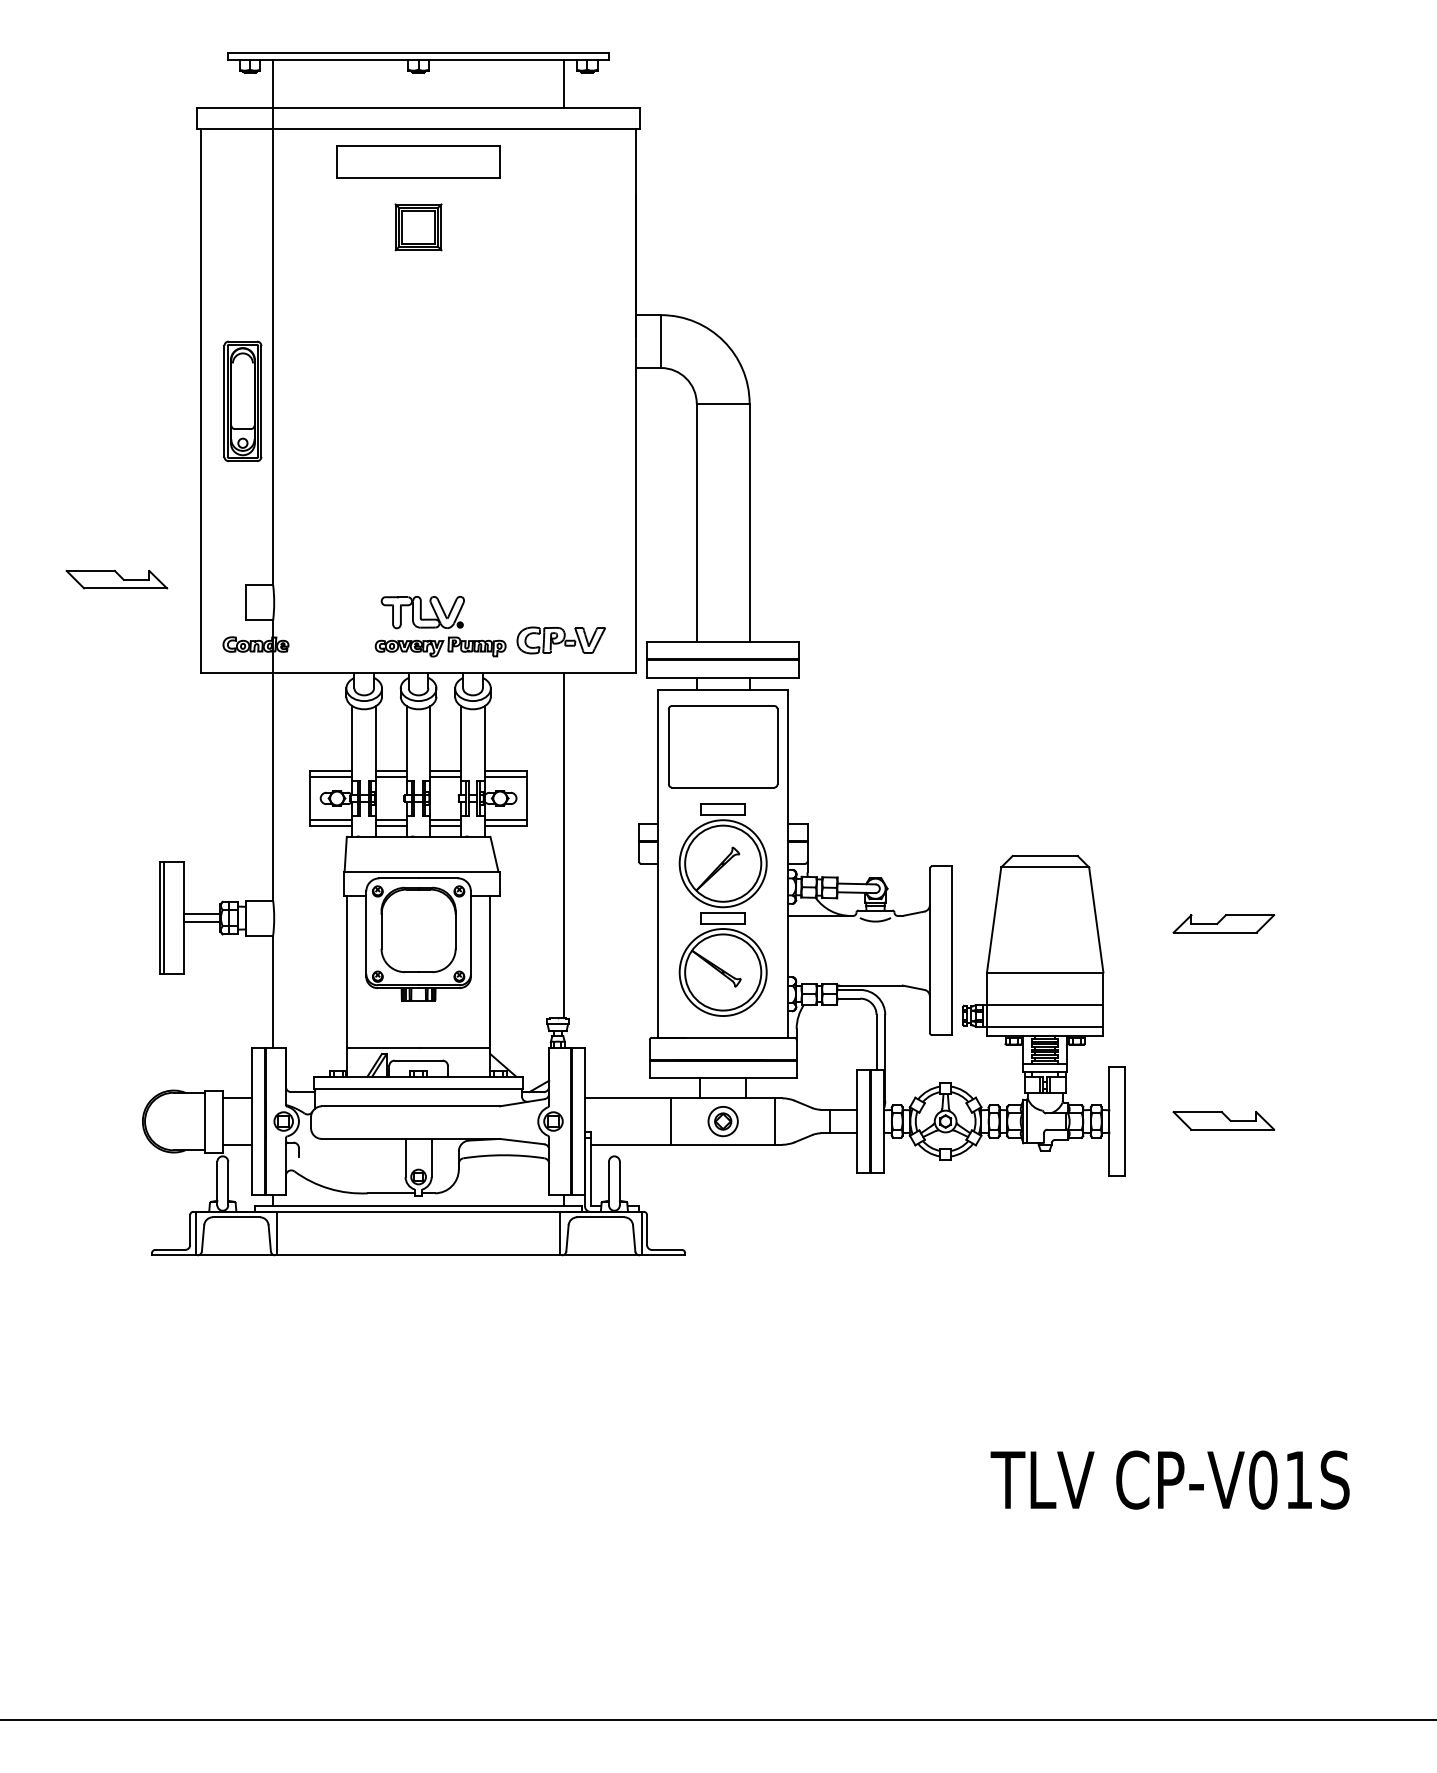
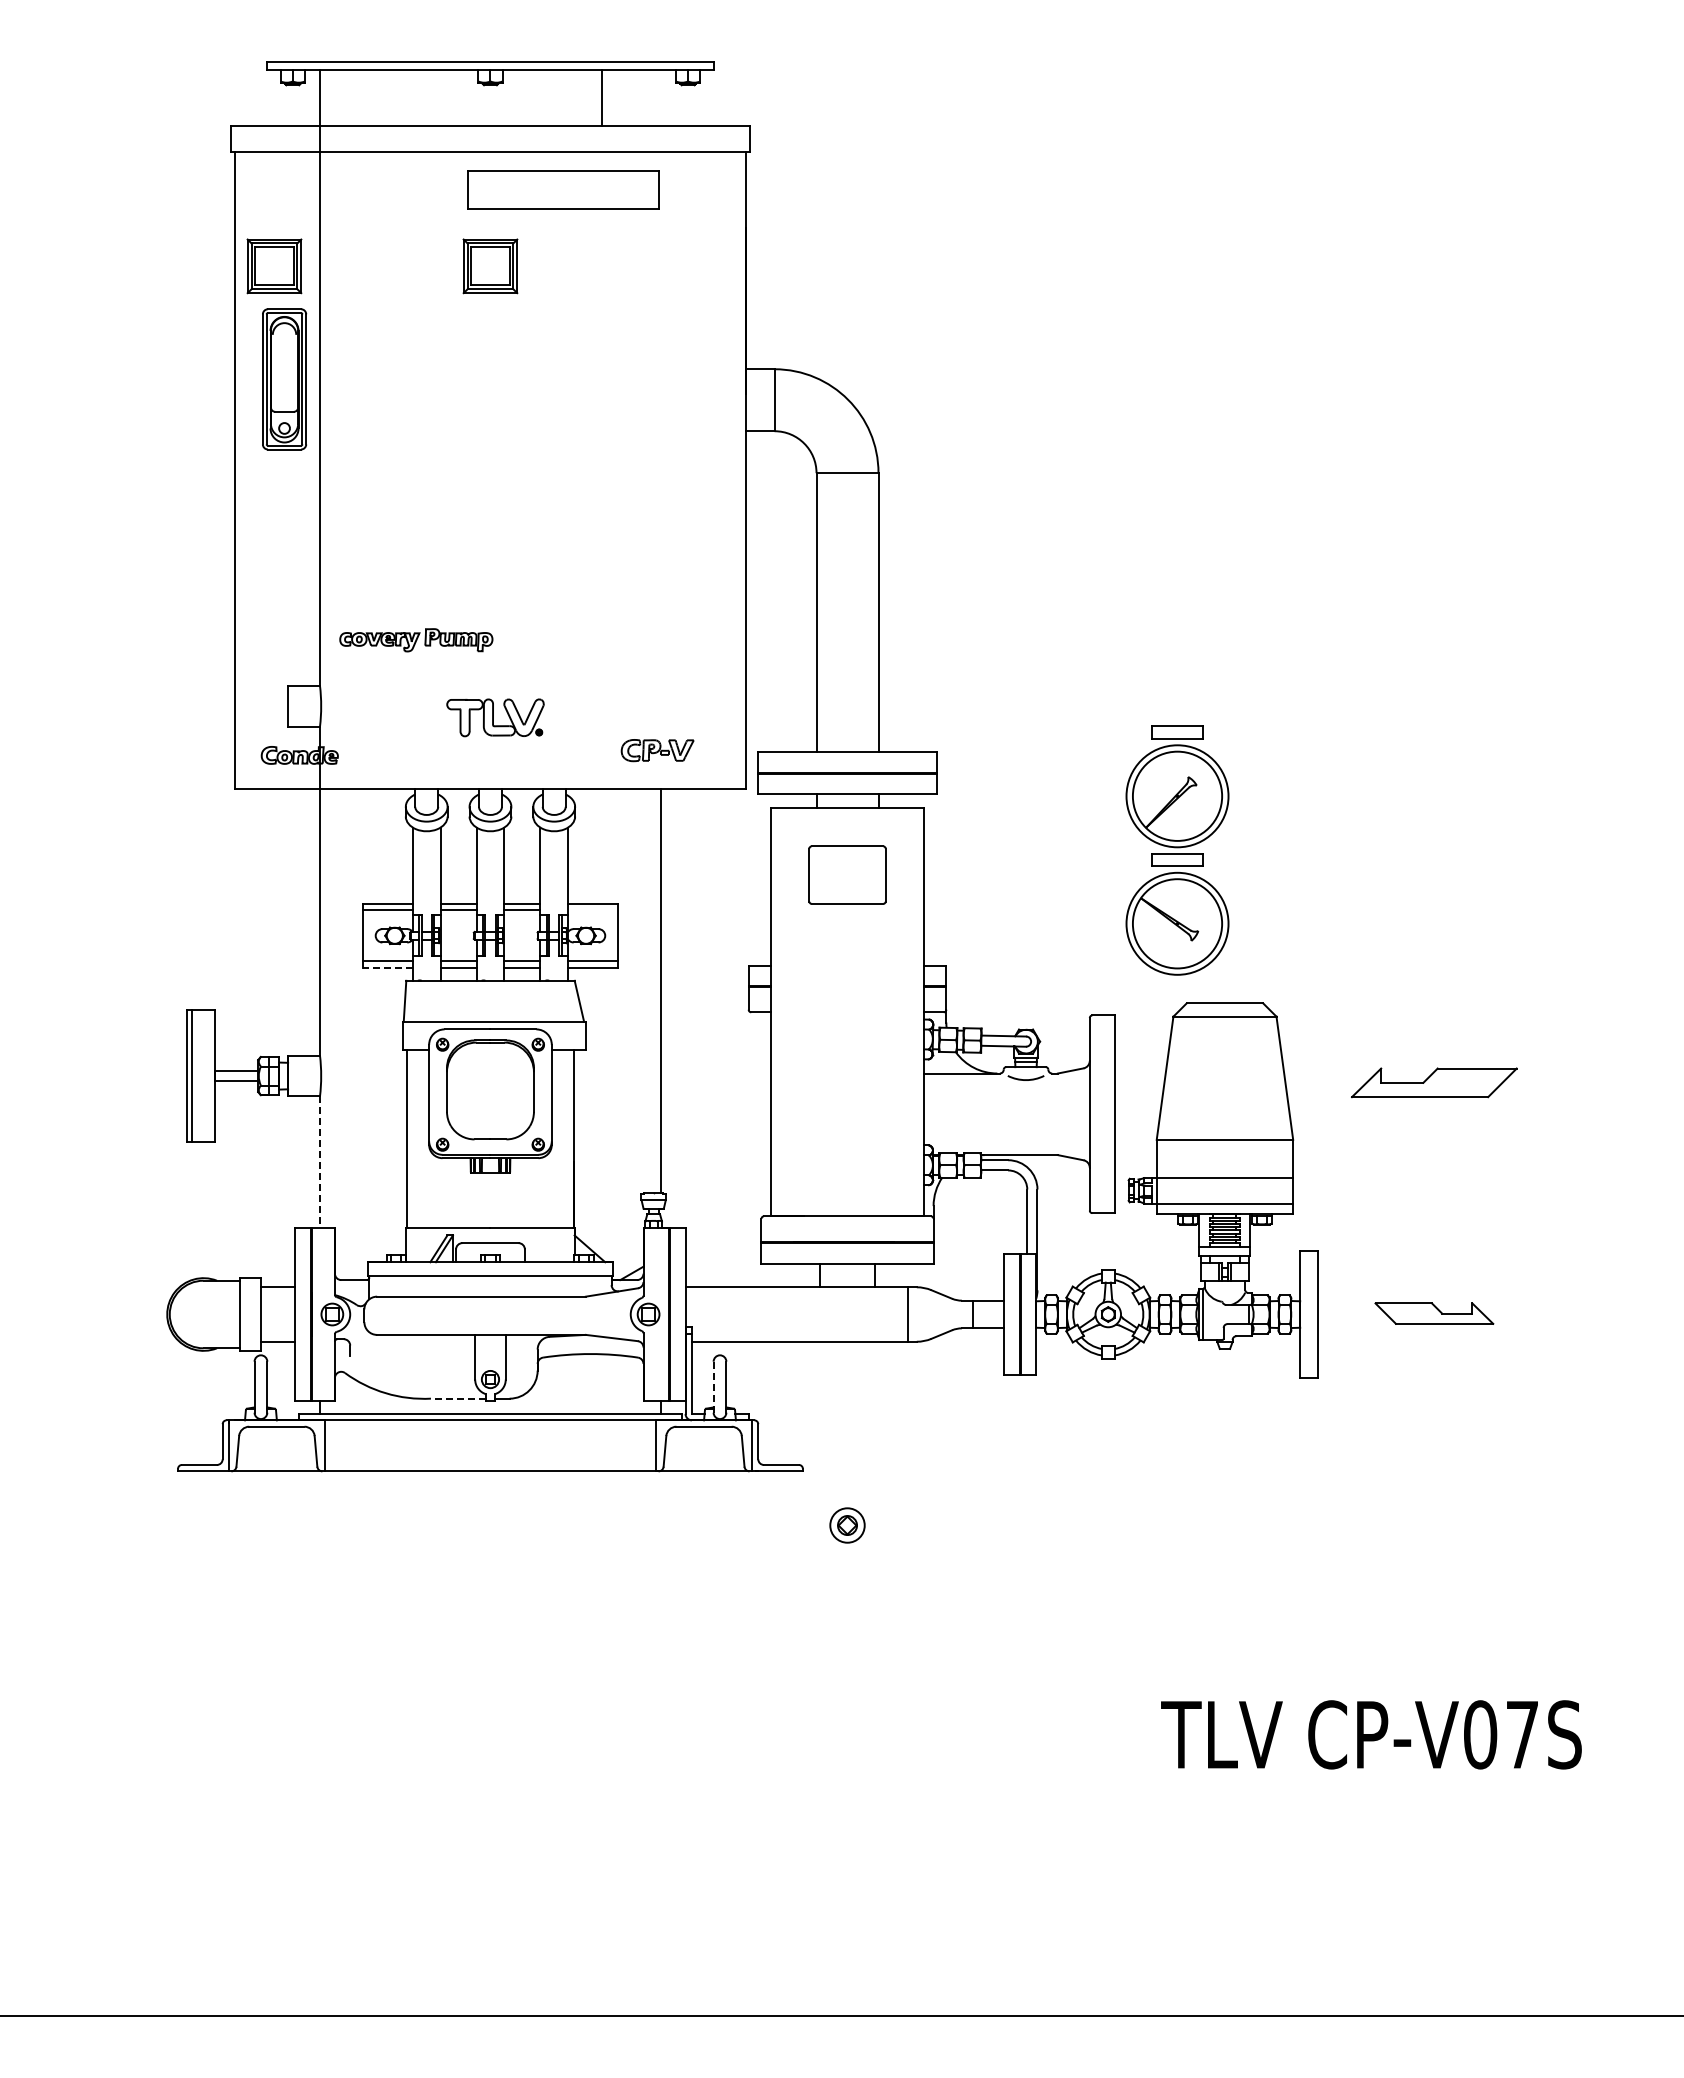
line: (563, 83) -> (601, 97), moved
part: (418, 161) -> (563, 189), moved
part: (234, 227) -> (274, 266), added
part: (242, 401) -> (284, 379), moved
part: (116, 579) -> (136, 679), removed
part: (561, 640) -> (657, 750), size x0.7
part: (440, 647) -> (416, 640), moved
part: (723, 746) -> (847, 874), size x0.6
line: (505, 776) -> (592, 910), removed
line: (330, 825) -> (387, 967), solid -> dashed
part: (723, 909) -> (1177, 850), moved
part: (1223, 923) -> (1434, 1082), size x1.4
line: (272, 991) -> (319, 1162), solid -> dashed
line: (671, 1121) -> (786, 1314), removed
part: (723, 1121) -> (847, 1525), moved
line: (608, 1183) -> (713, 1387), solid -> dashed
line: (391, 1193) -> (458, 1398), solid -> dashed
text: (1299, 1479) -> (1522, 1734), CP-V01S -> CP-V07S

